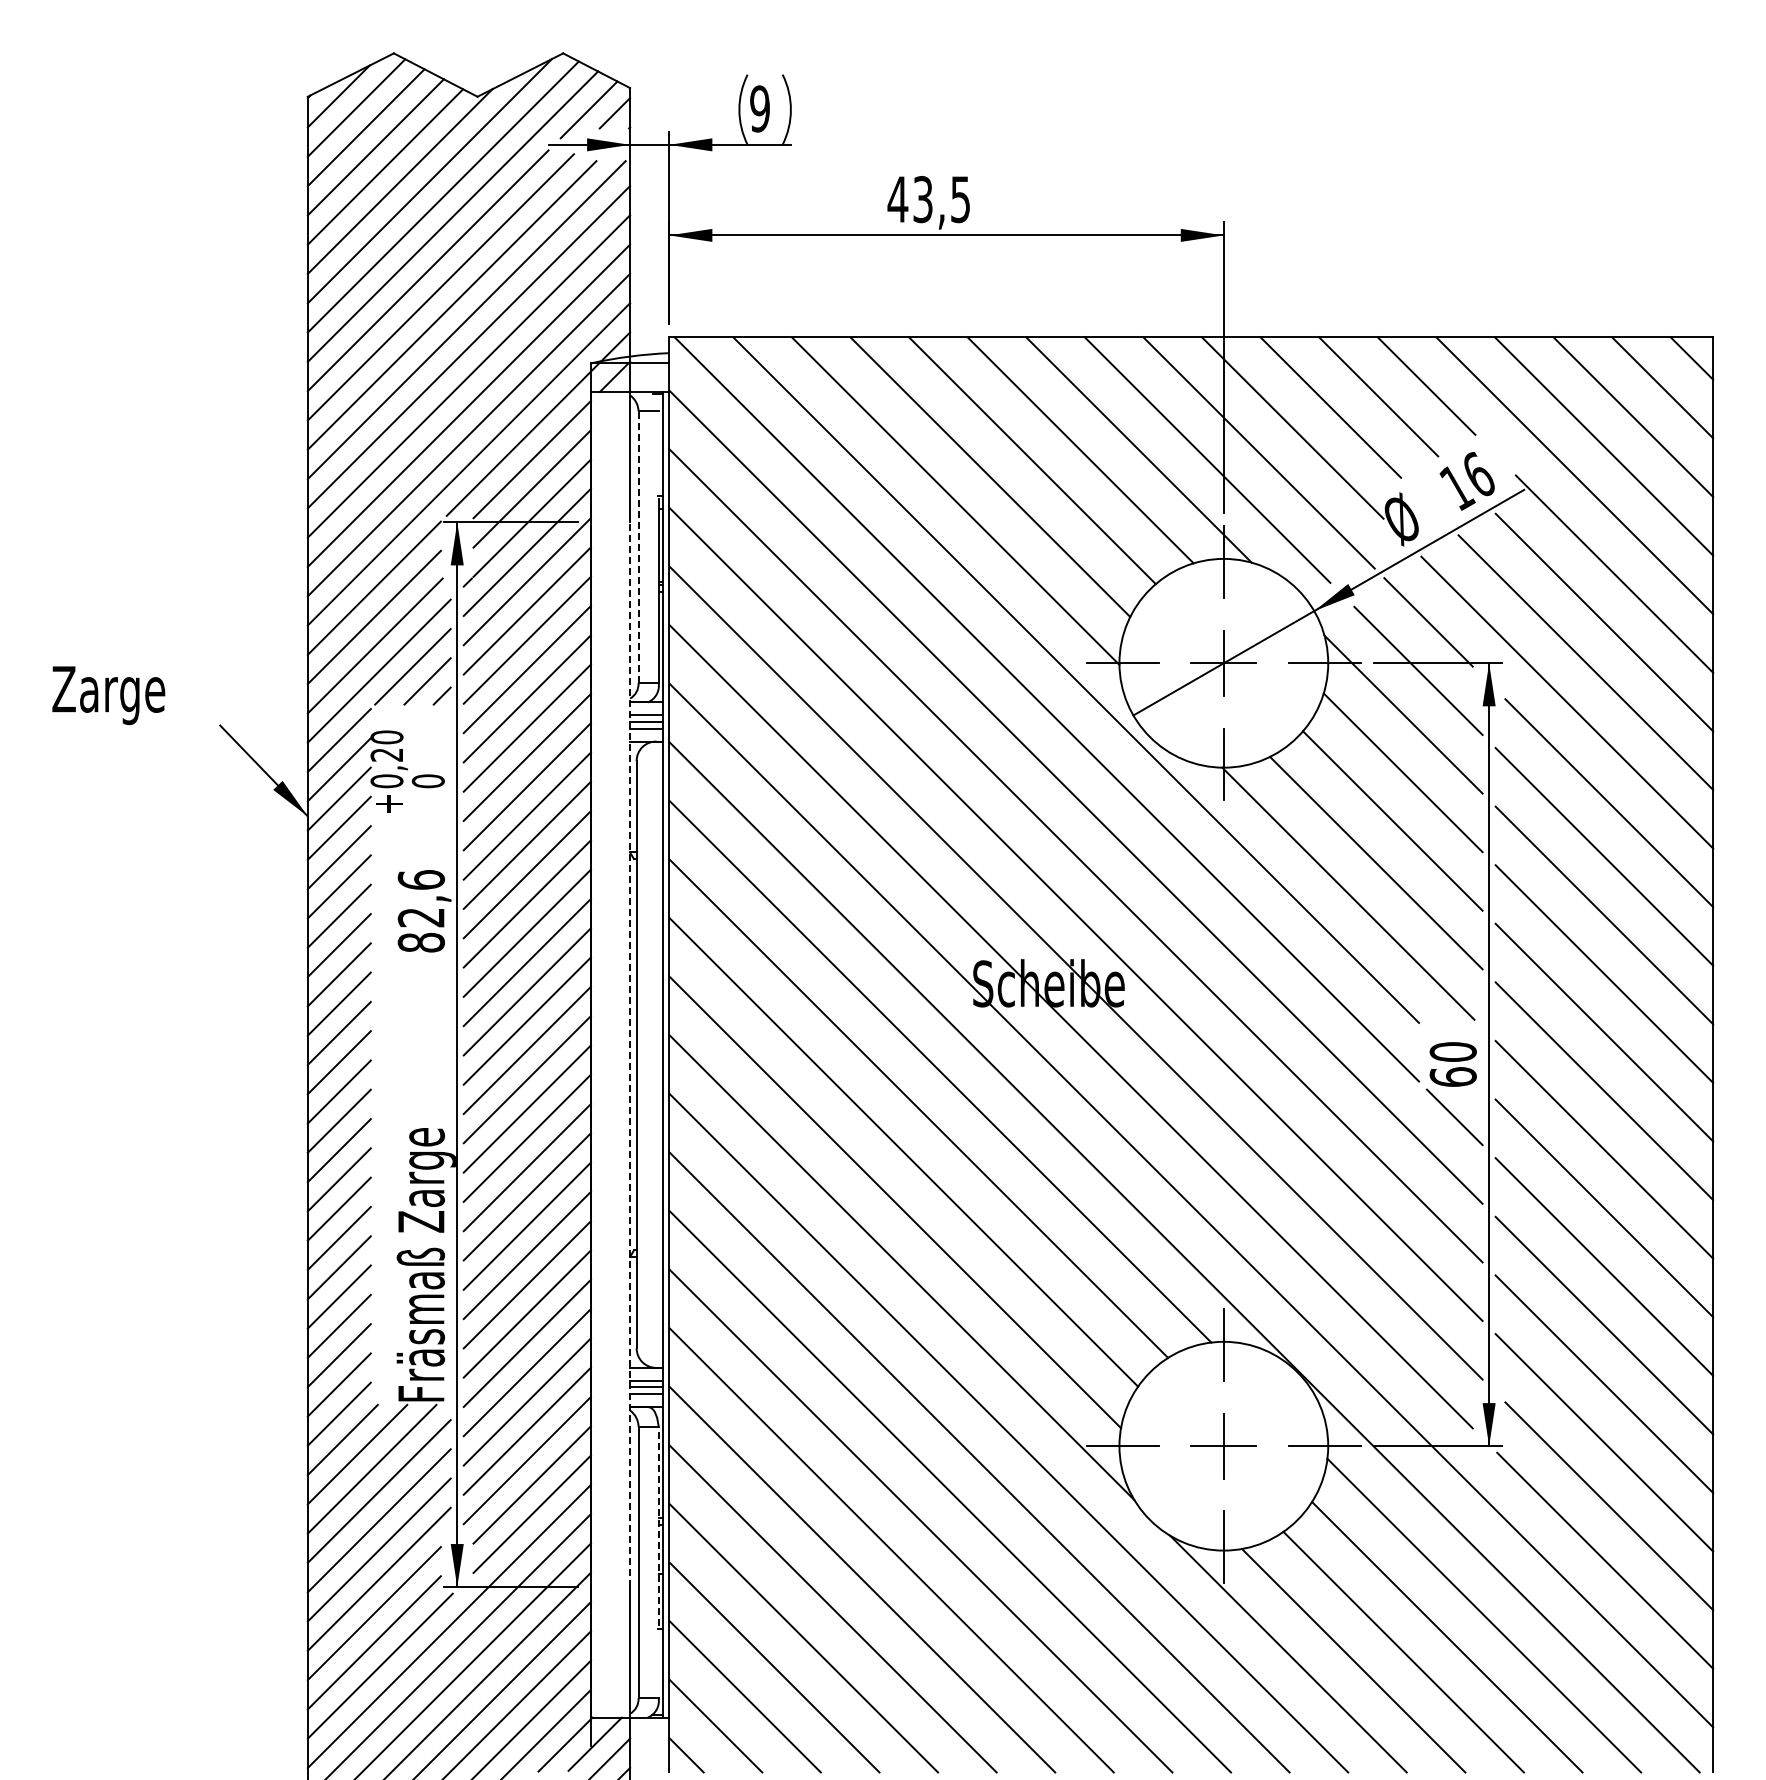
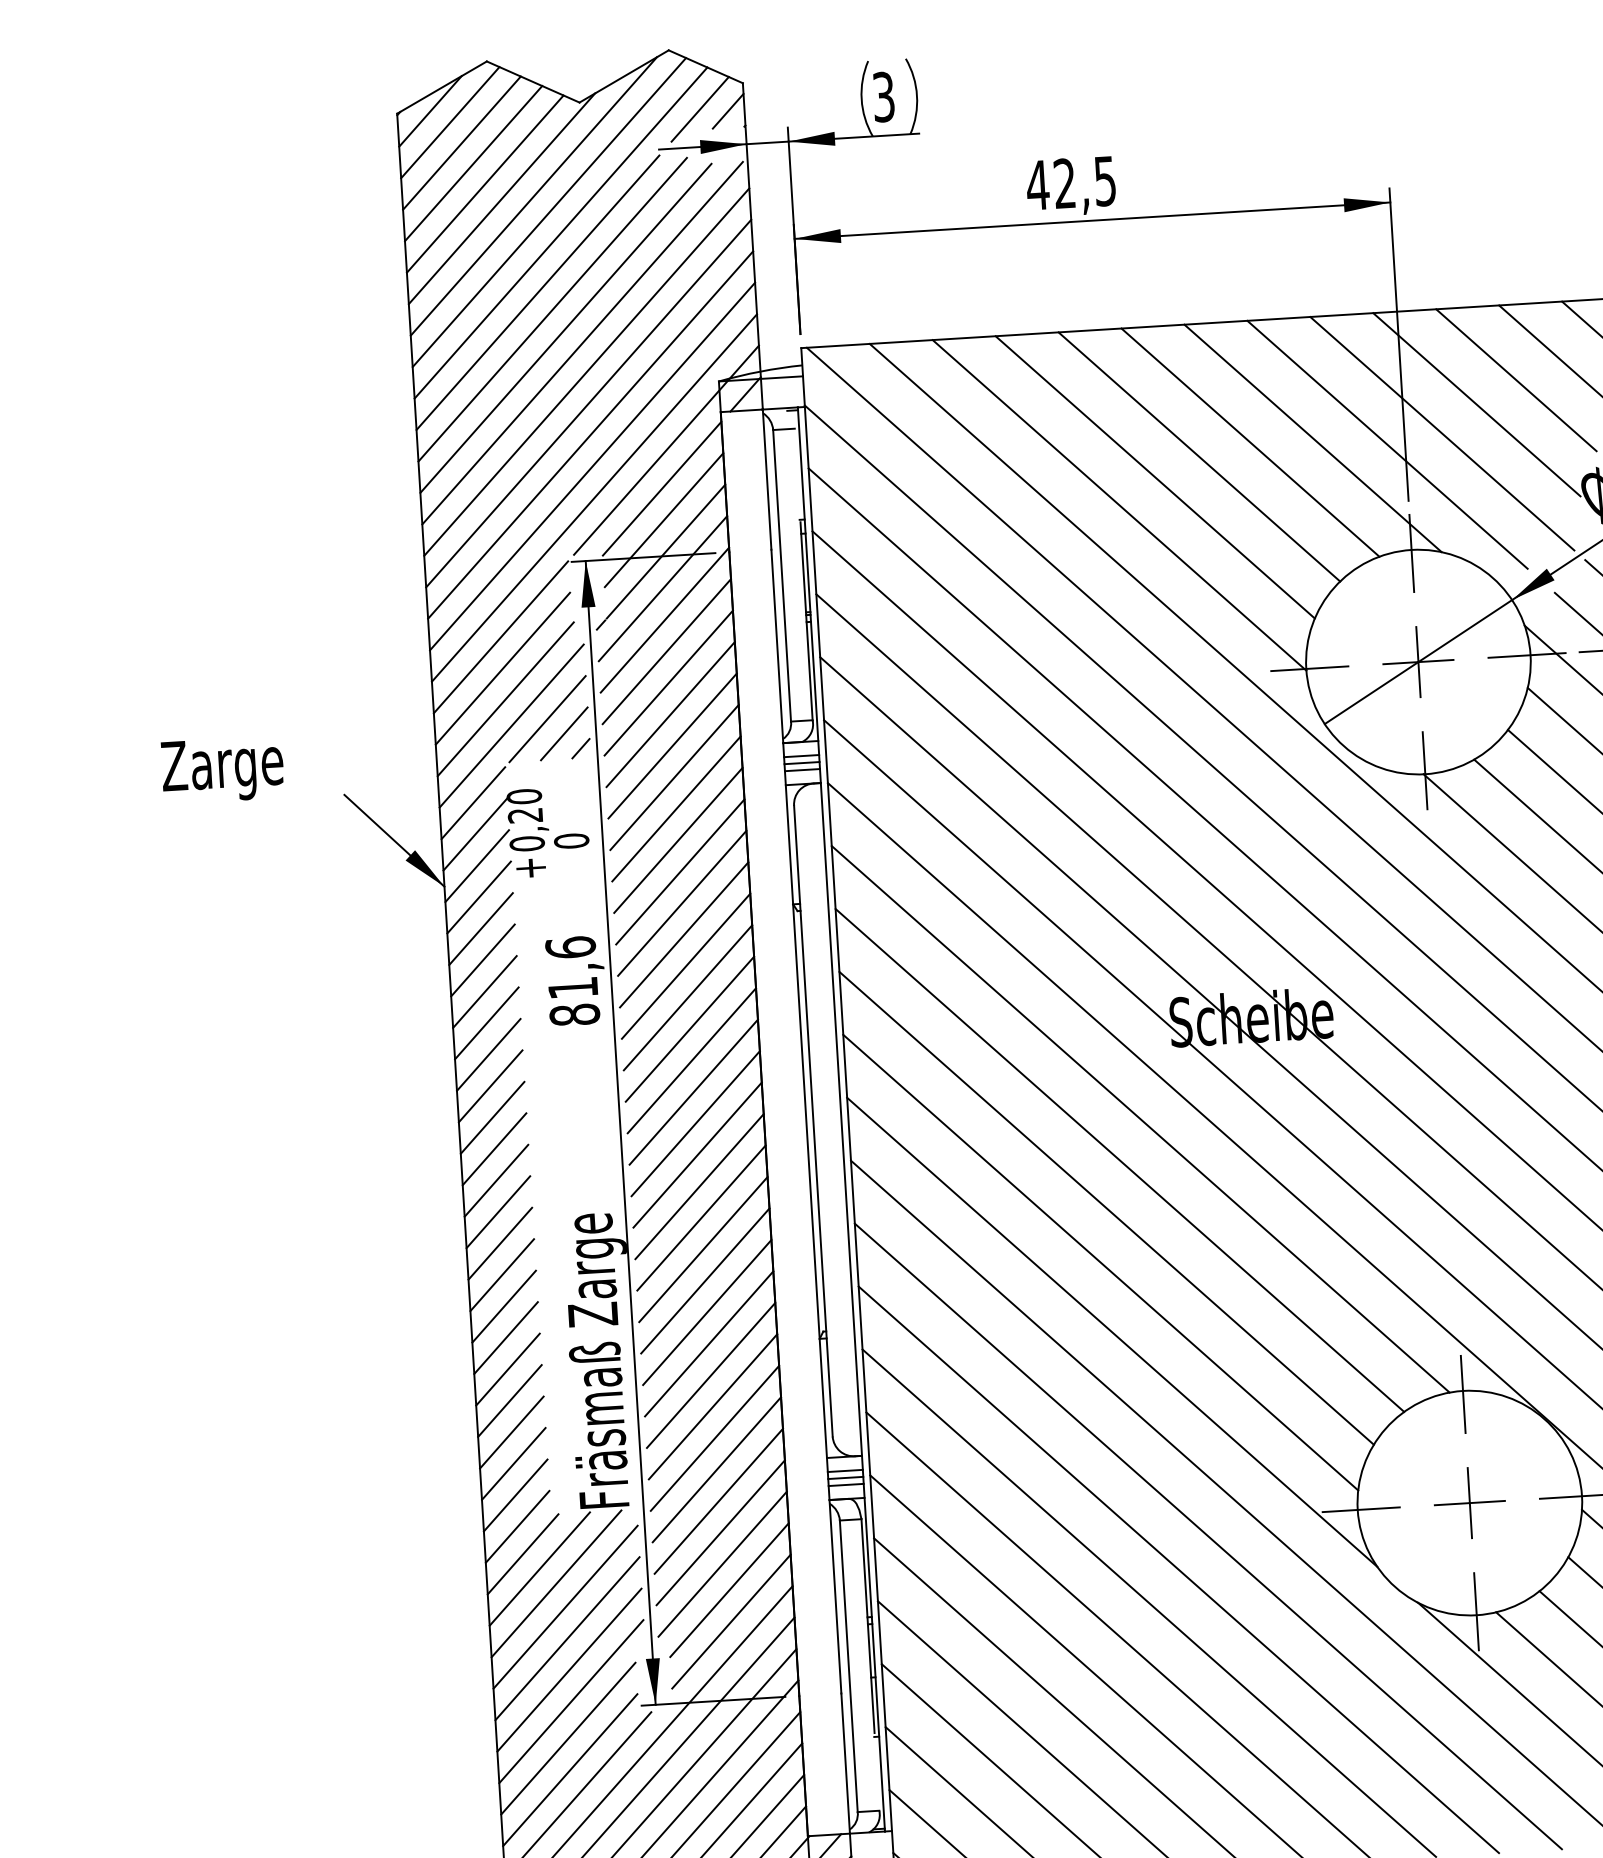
text: (759, 108) -> (883, 96), 9 -> 3
text: (922, 199) -> (1064, 183), 43,5 -> 42,5
line: (638, 547) -> (782, 576), dashed -> solid
text: (420, 917) -> (572, 987), 82,6 -> 81,6
line: (630, 1054) -> (806, 1121), dashed -> solid
line: (658, 1526) -> (867, 1626), dashed -> solid

